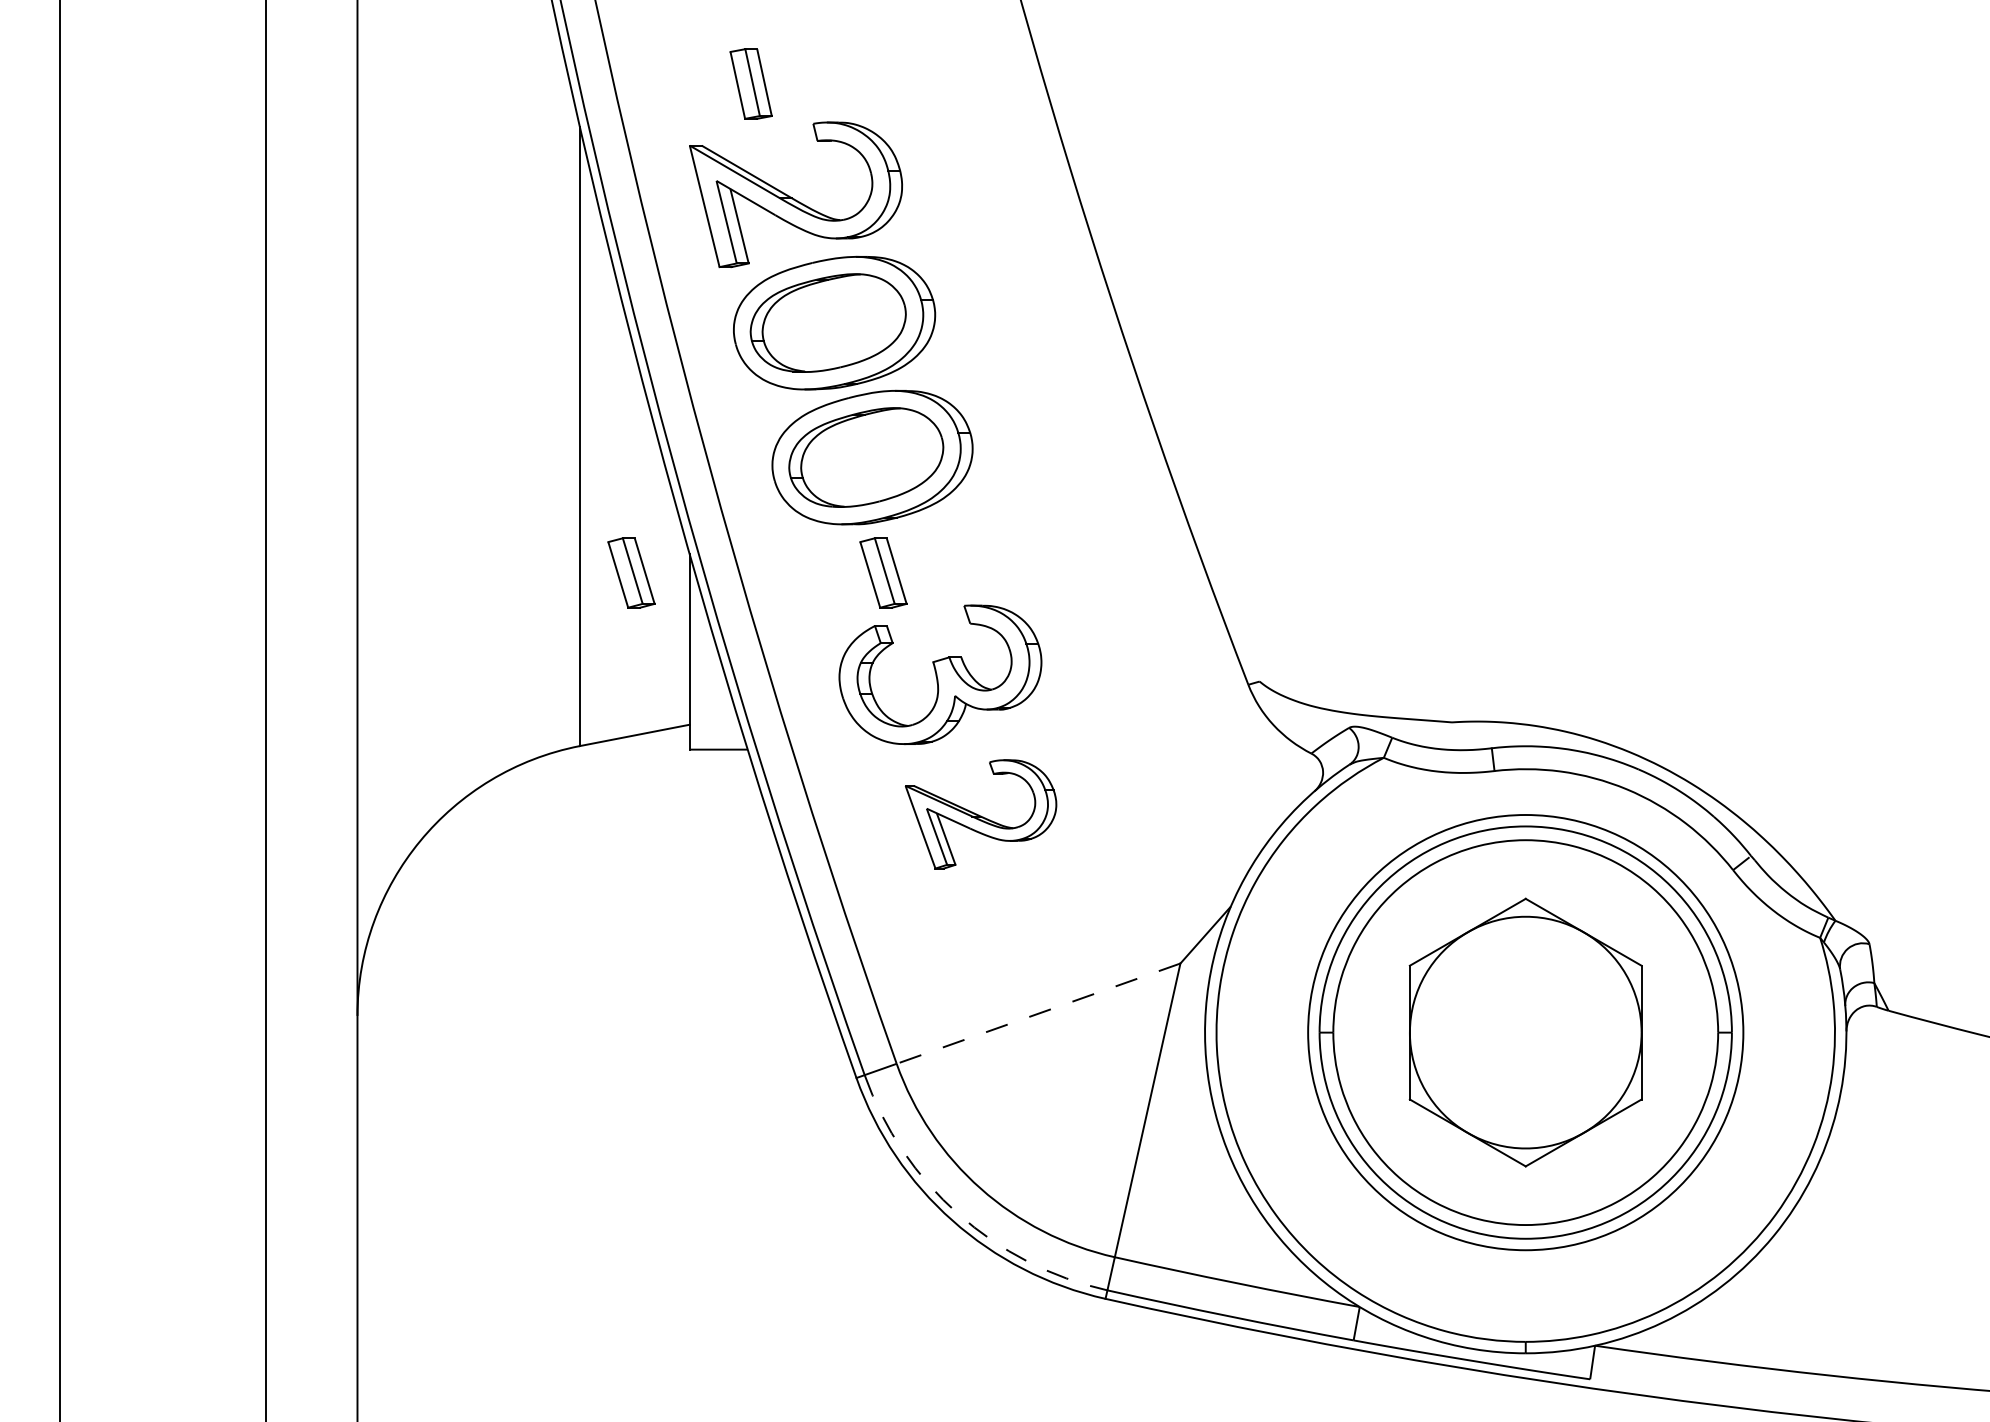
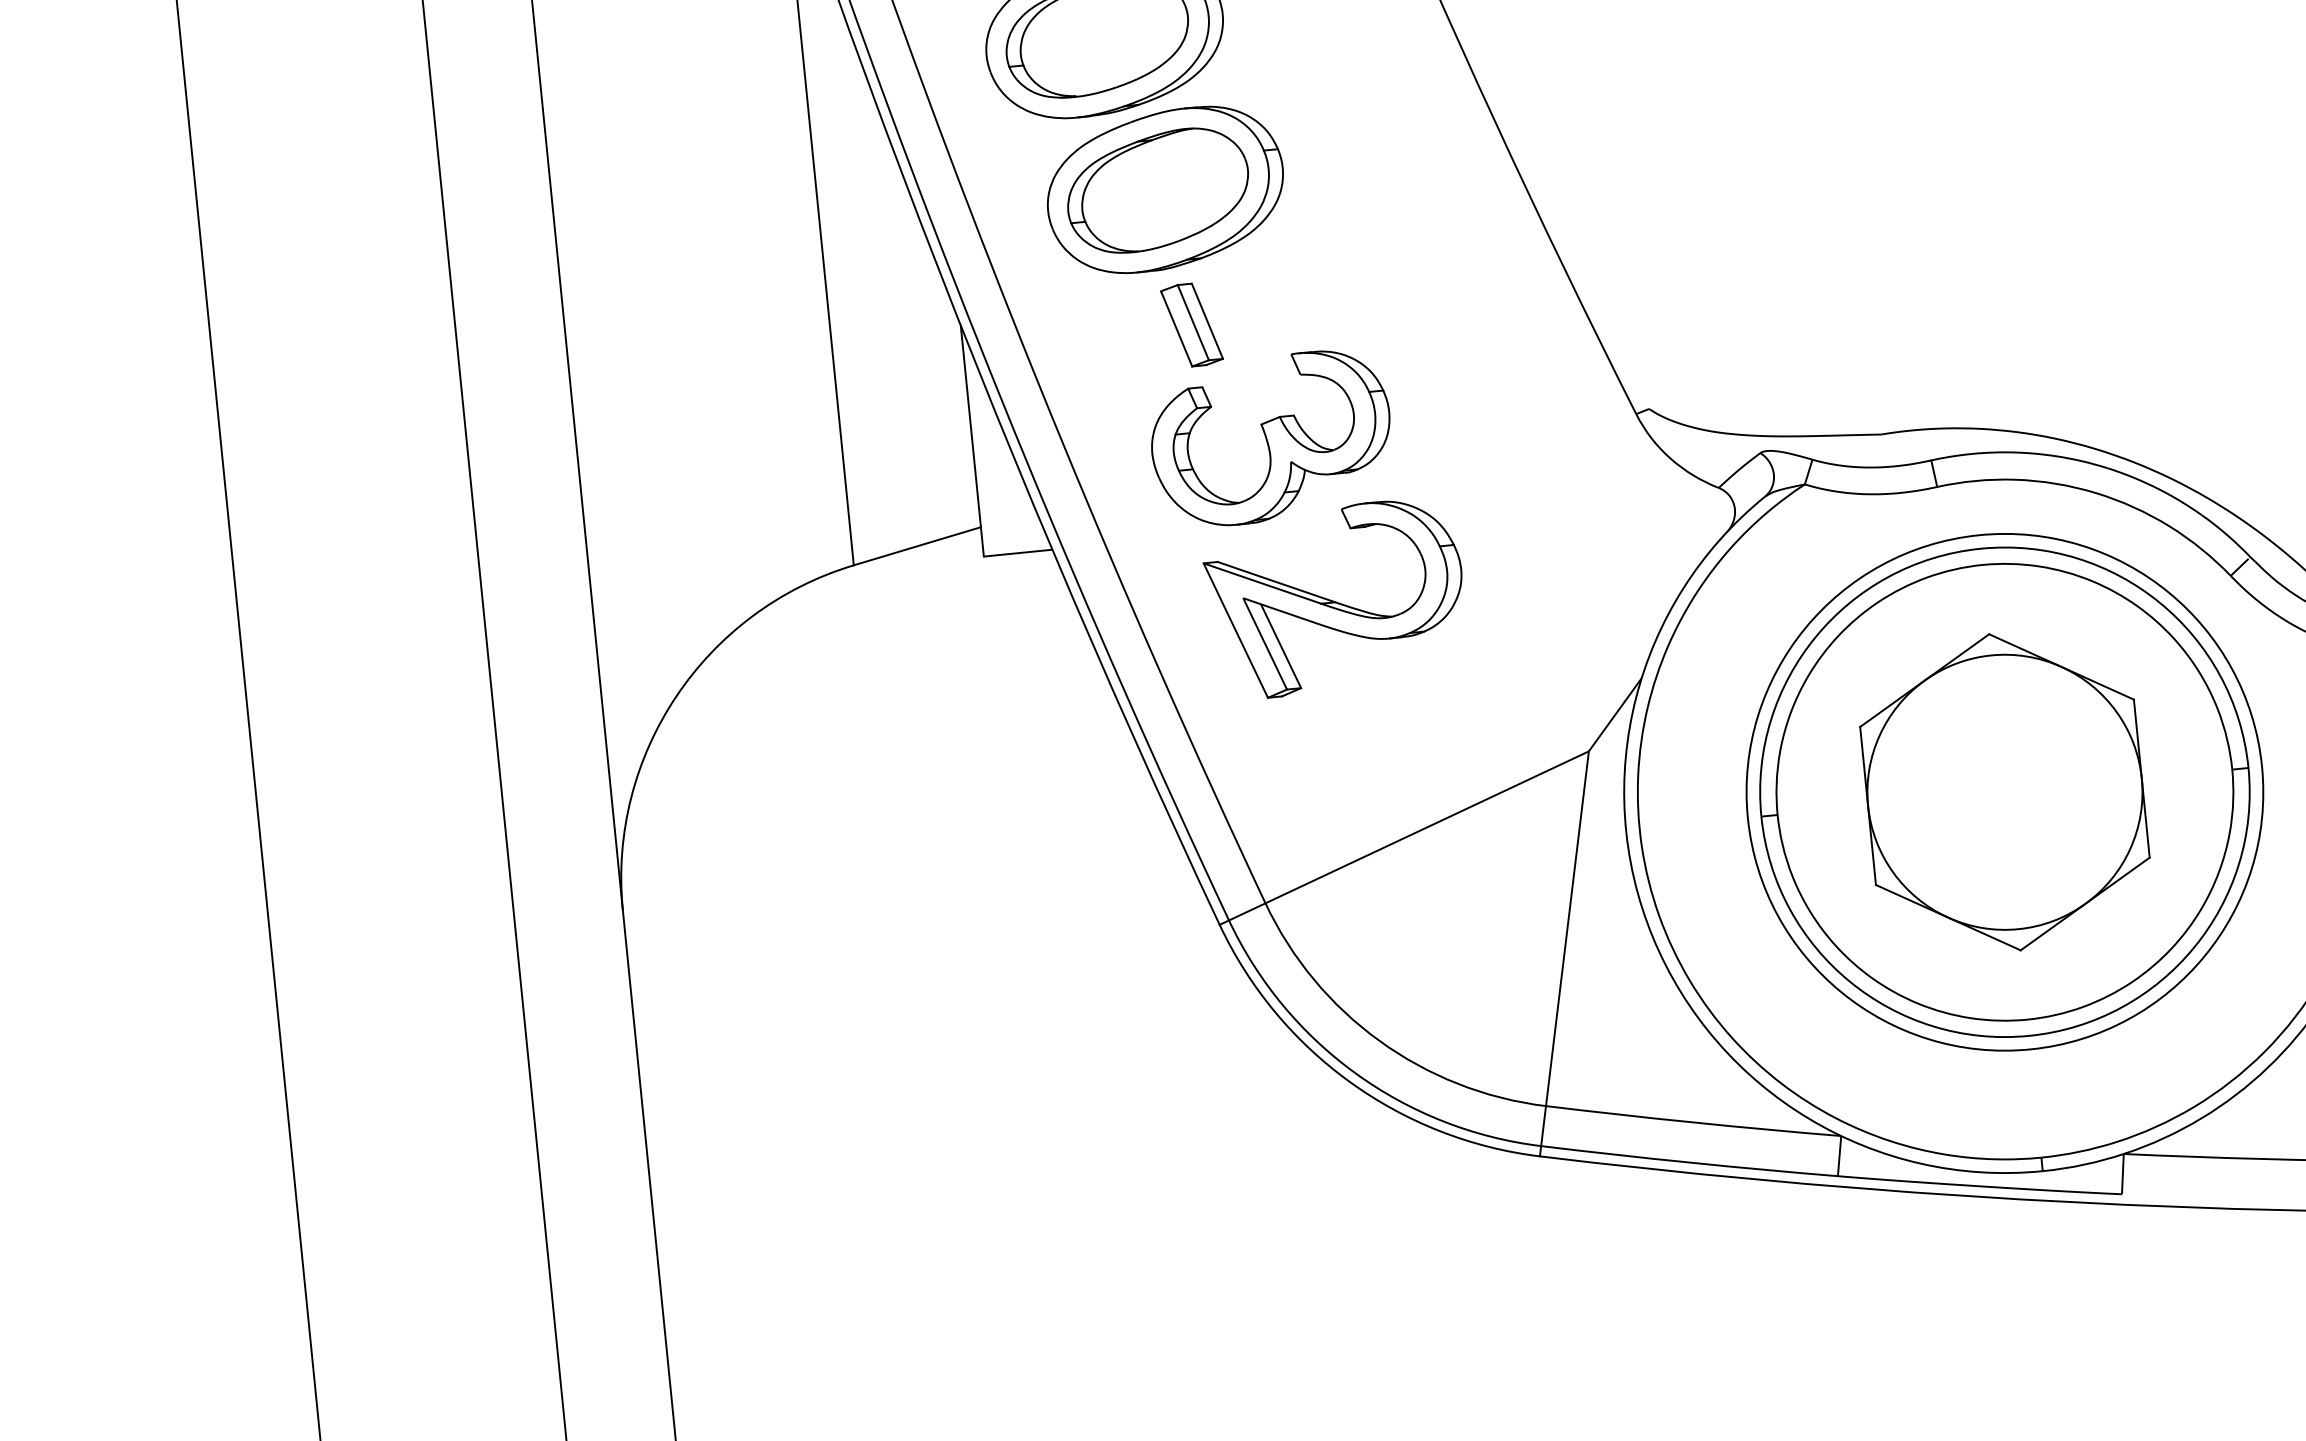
part: (631, 572) -> (894, 354), removed
part: (980, 814) -> (1335, 598), size x1.43
line: (1038, 1013) -> (1427, 827), dashed -> solid
arc: (958, 1214) -> (1356, 1074), dashed -> solid

